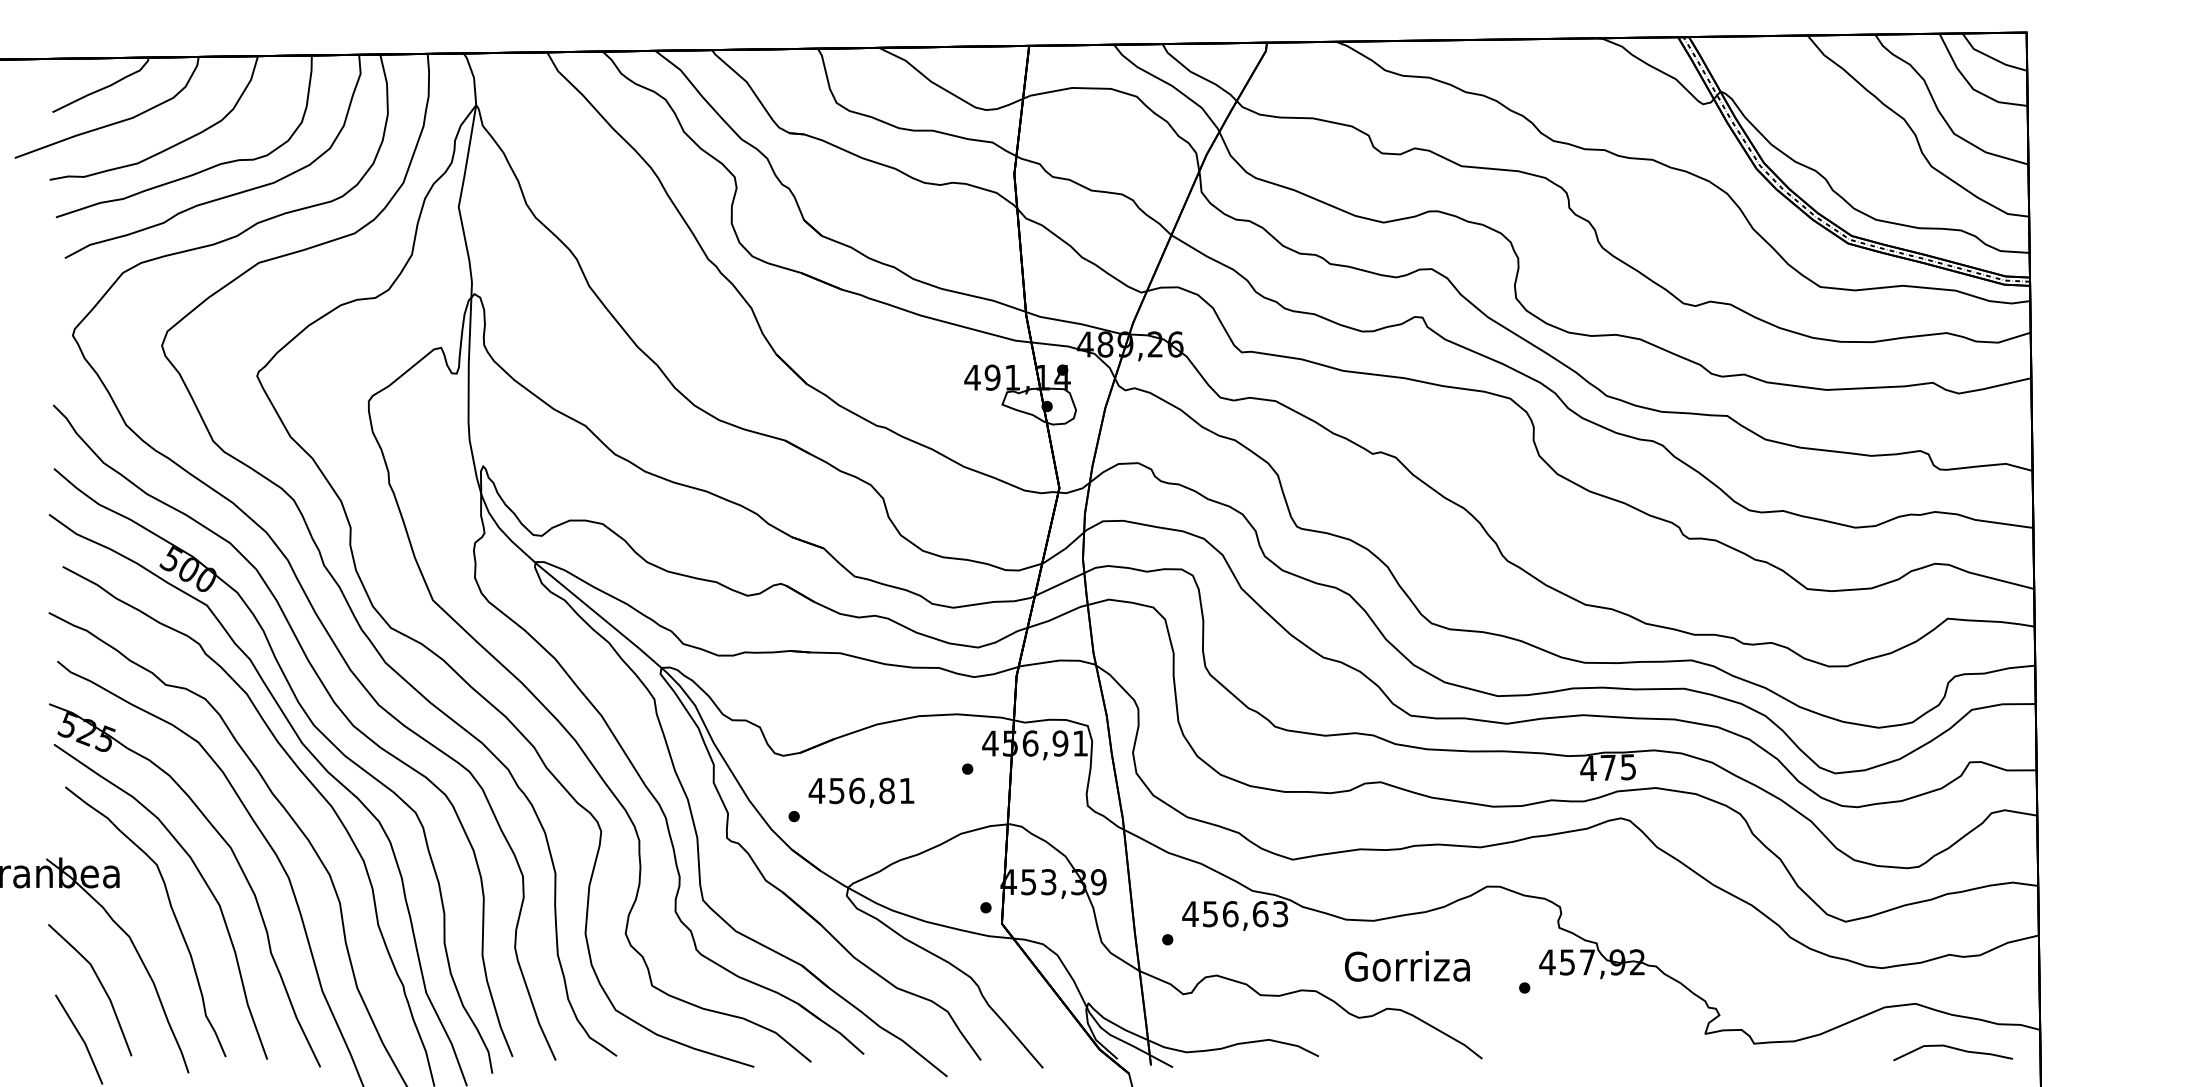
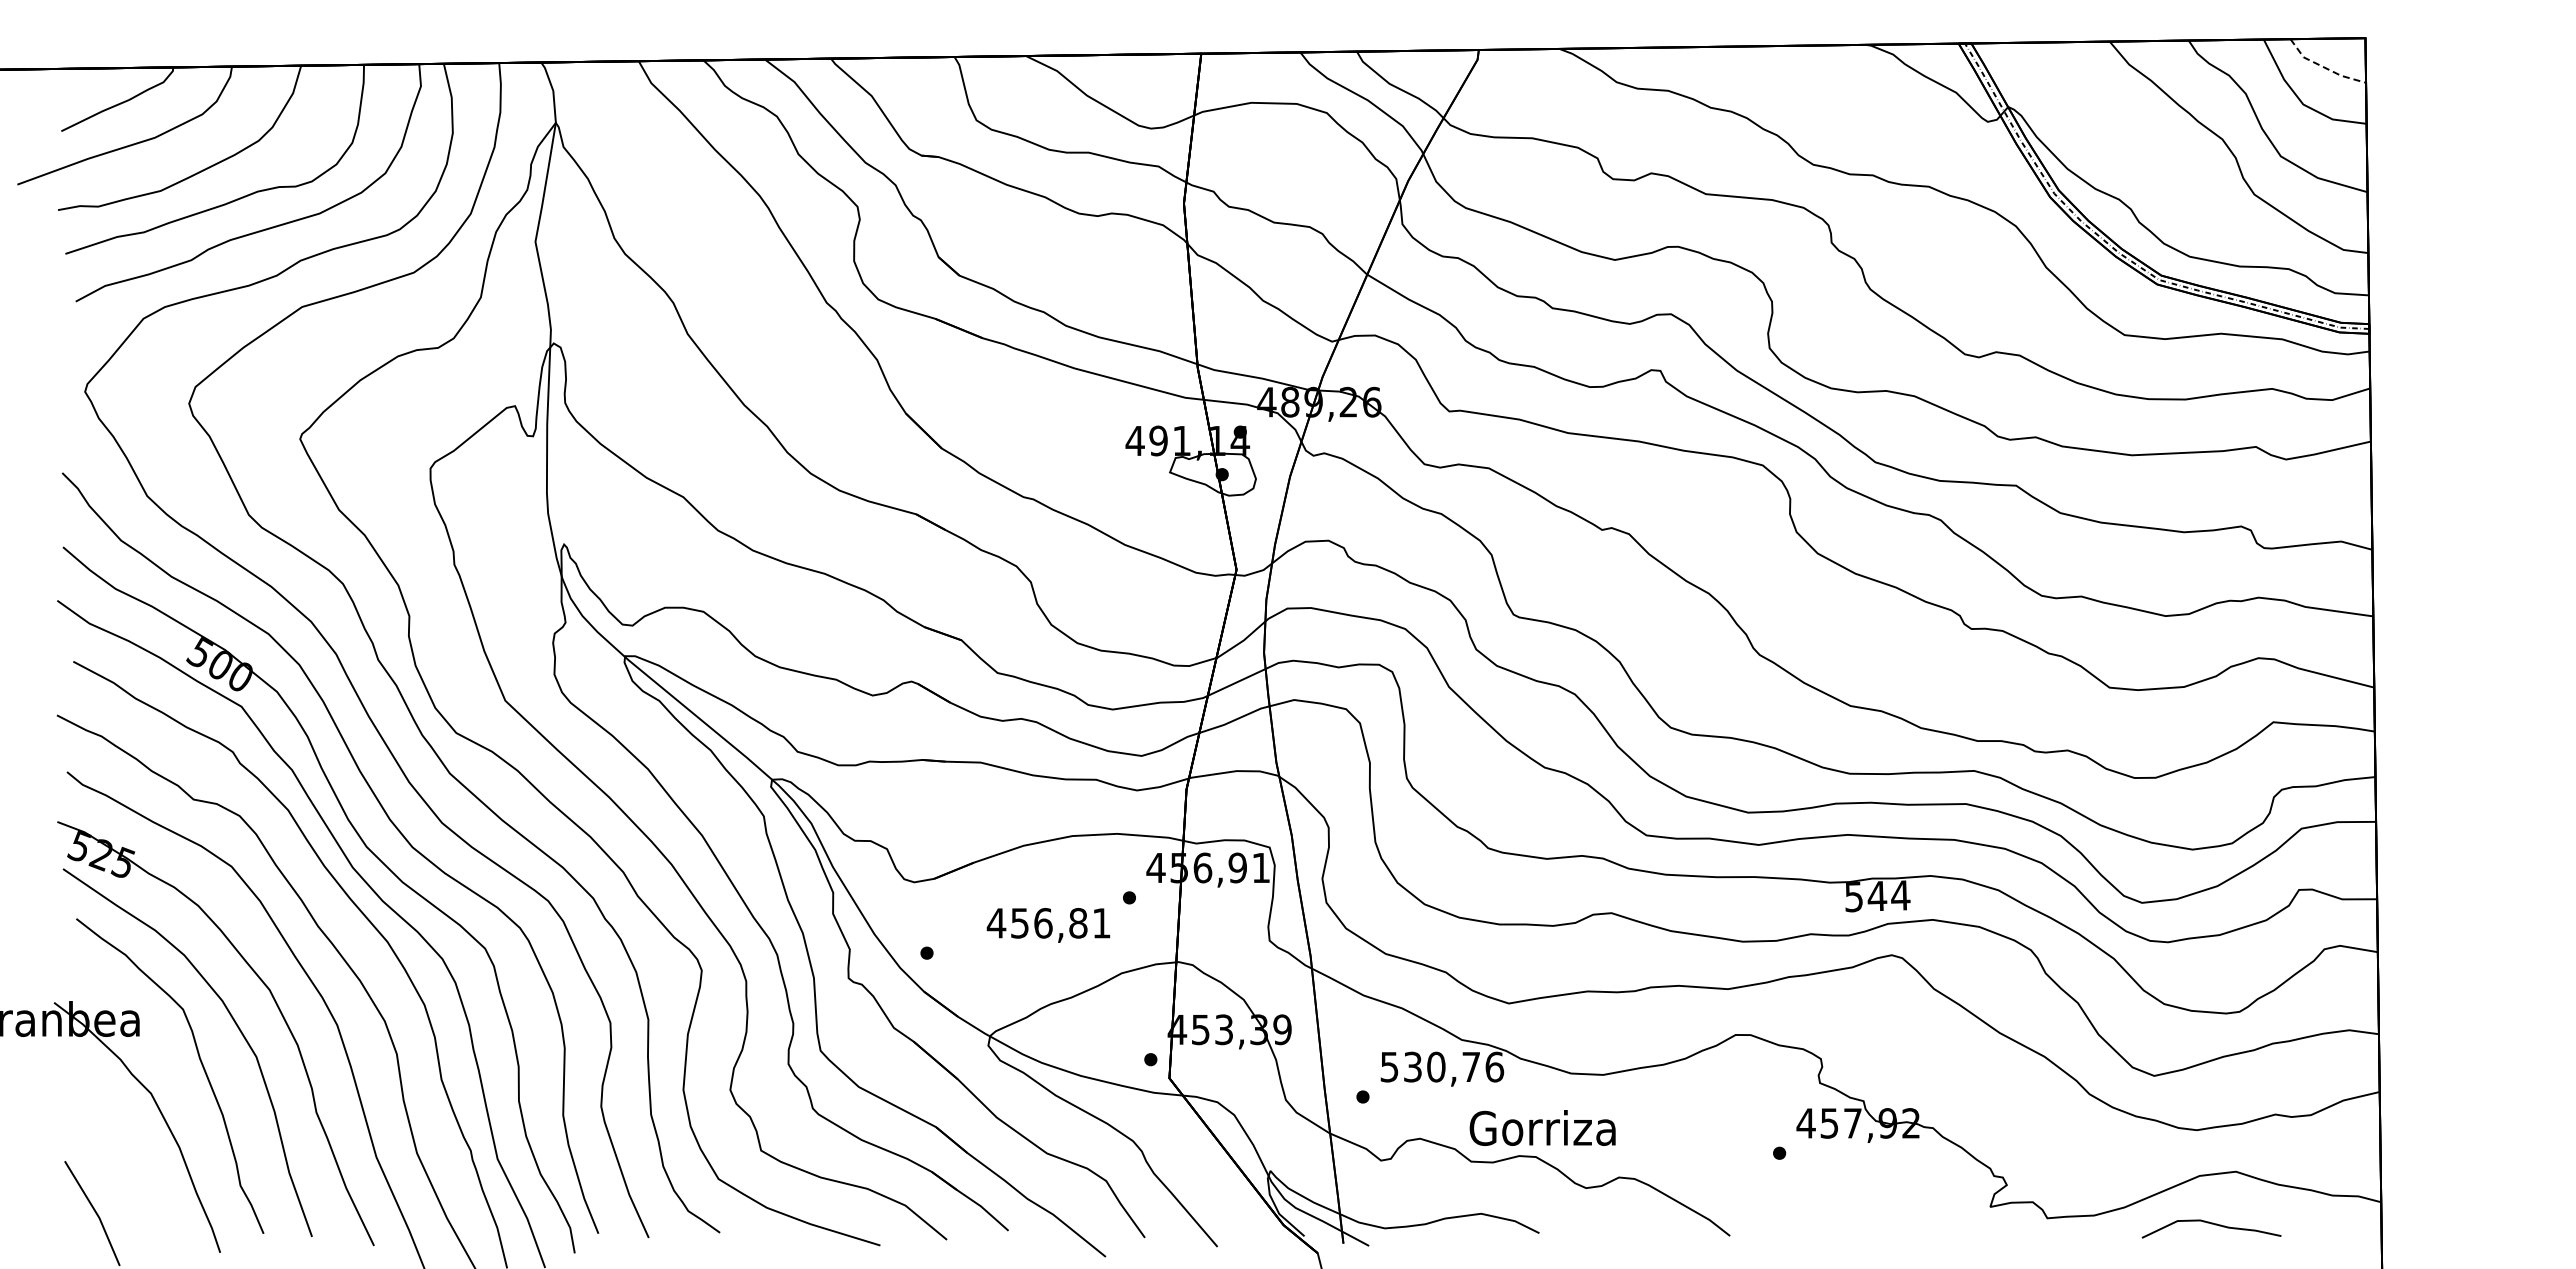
line: (1991, 57) -> (2324, 67), solid -> dashed
text: (1608, 767) -> (1877, 896), 475 -> 544
text: (861, 792) -> (1048, 925), moved
text: (1235, 913) -> (1441, 1066), 456,63 -> 530,76
text: (1407, 965) -> (1542, 1127), moved
line: (100, 984) -> (117, 1149), removed
curve: (1953, 1049) -> (2211, 1224), moved

